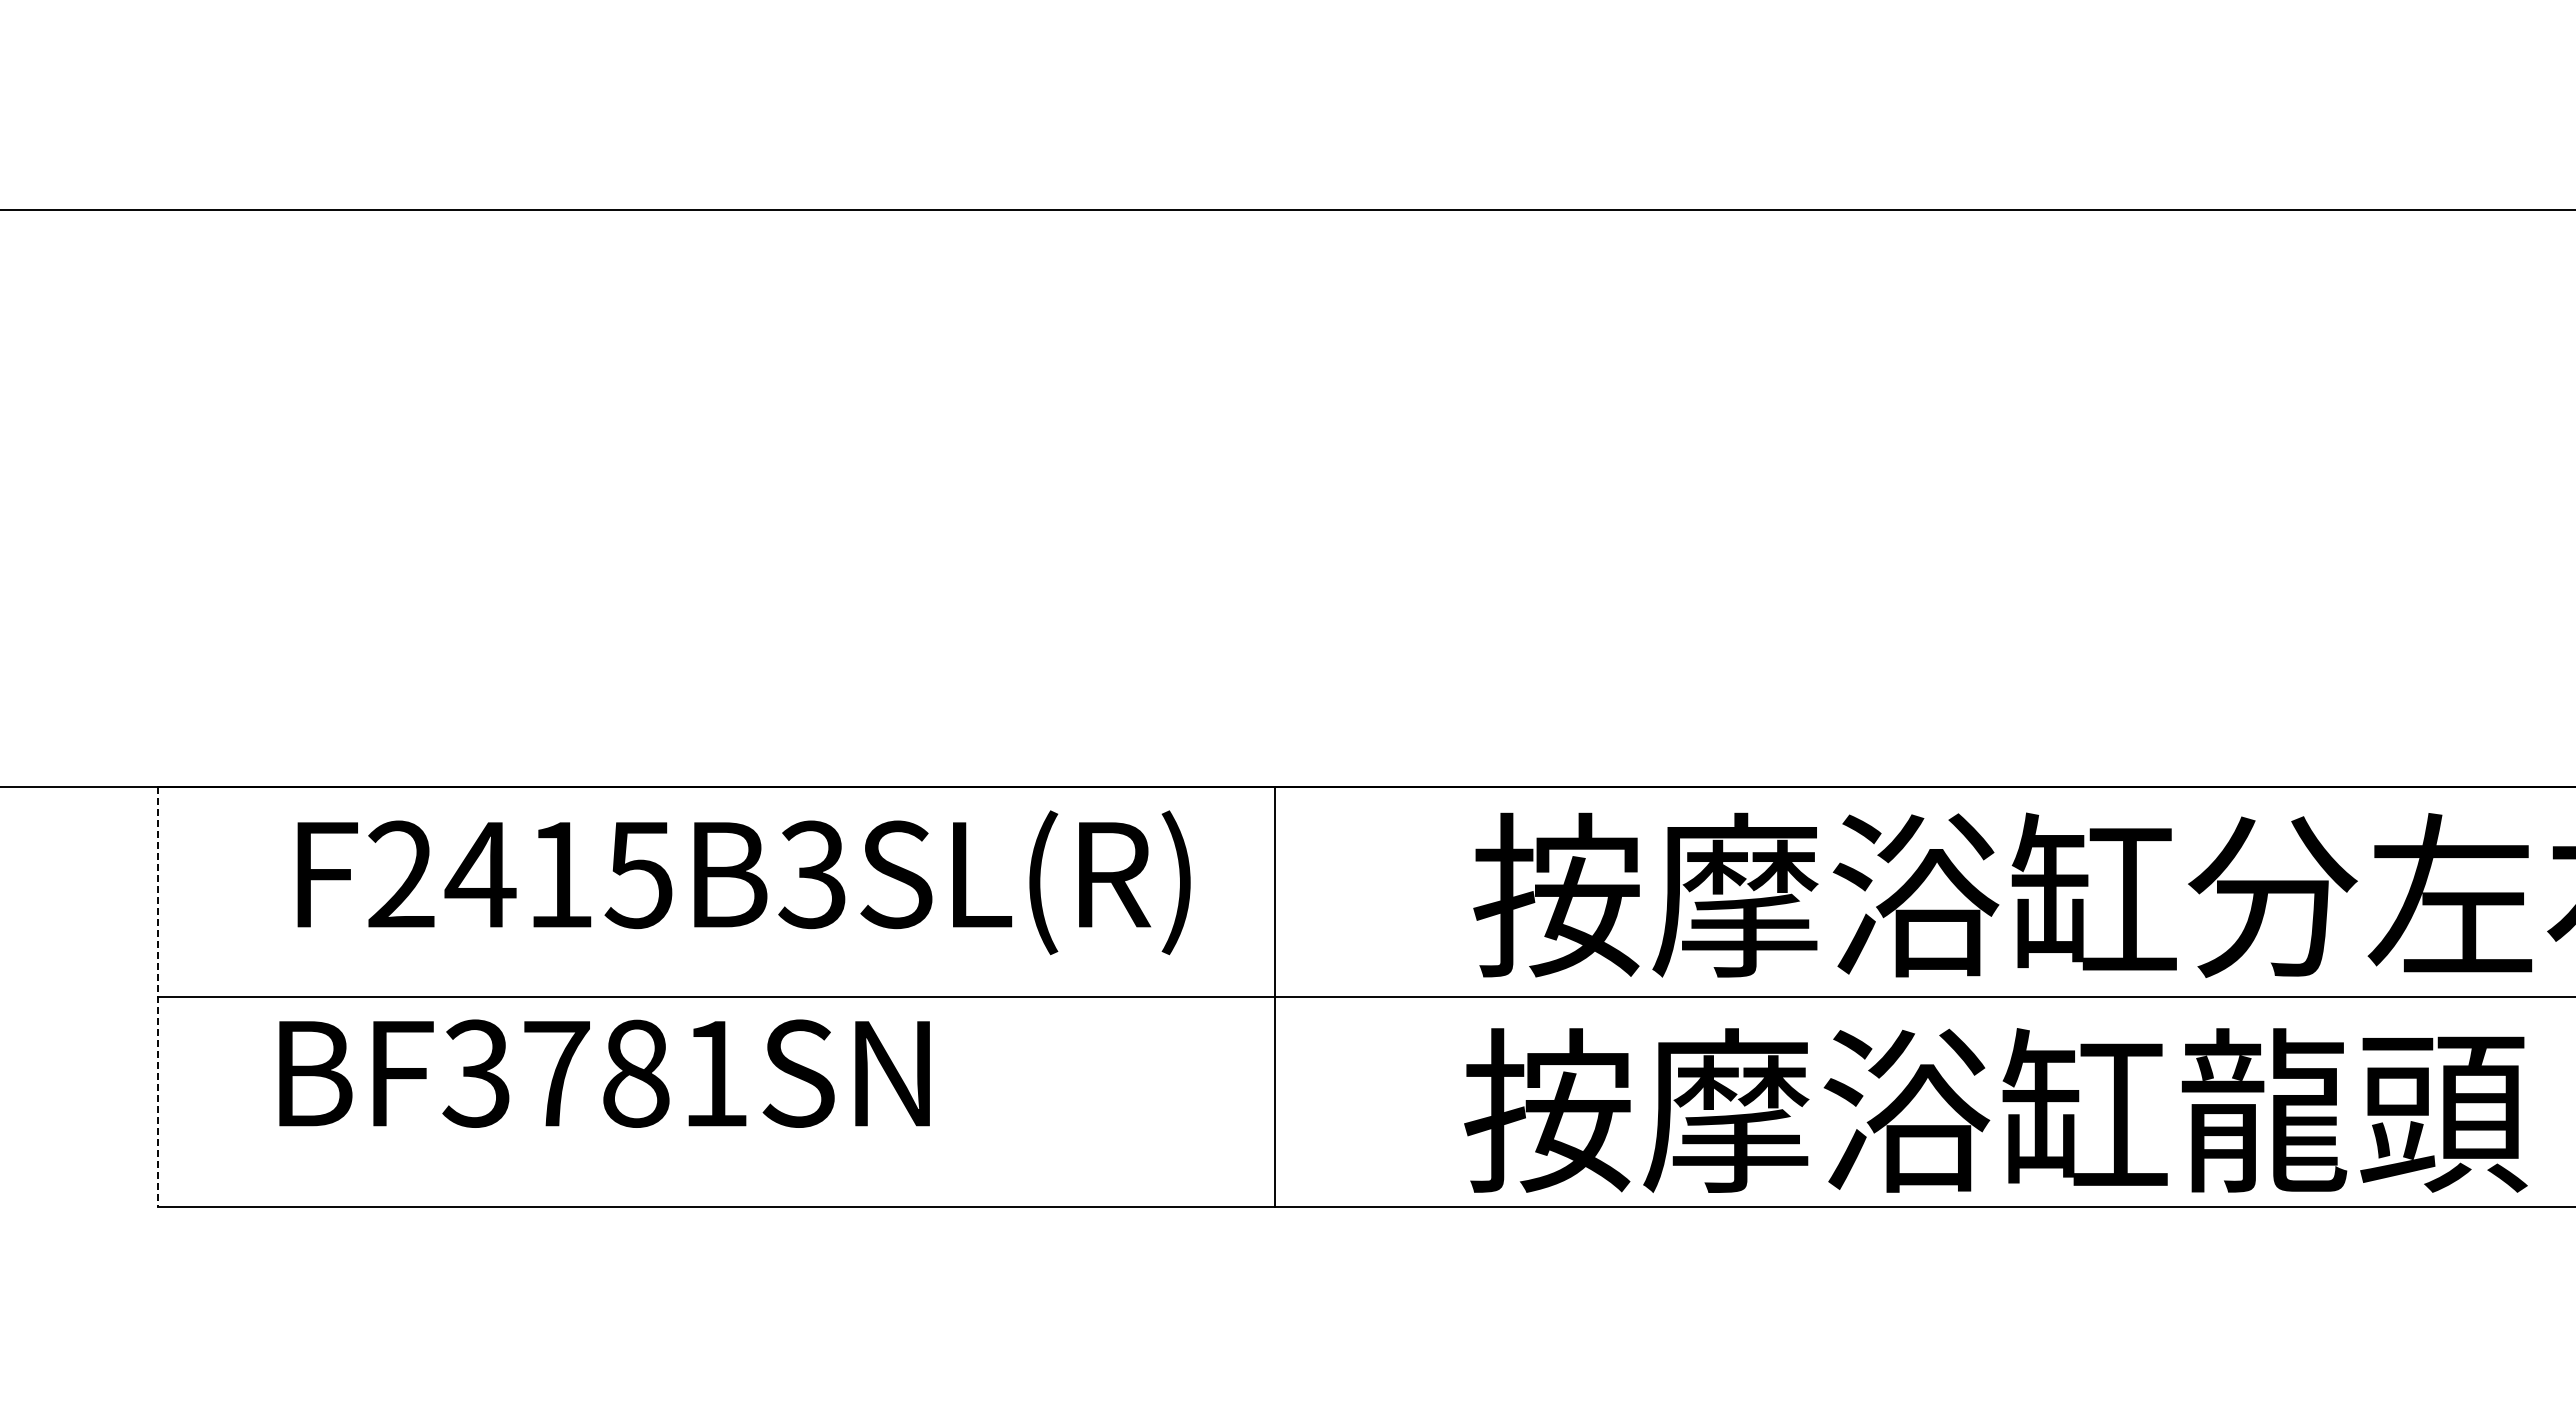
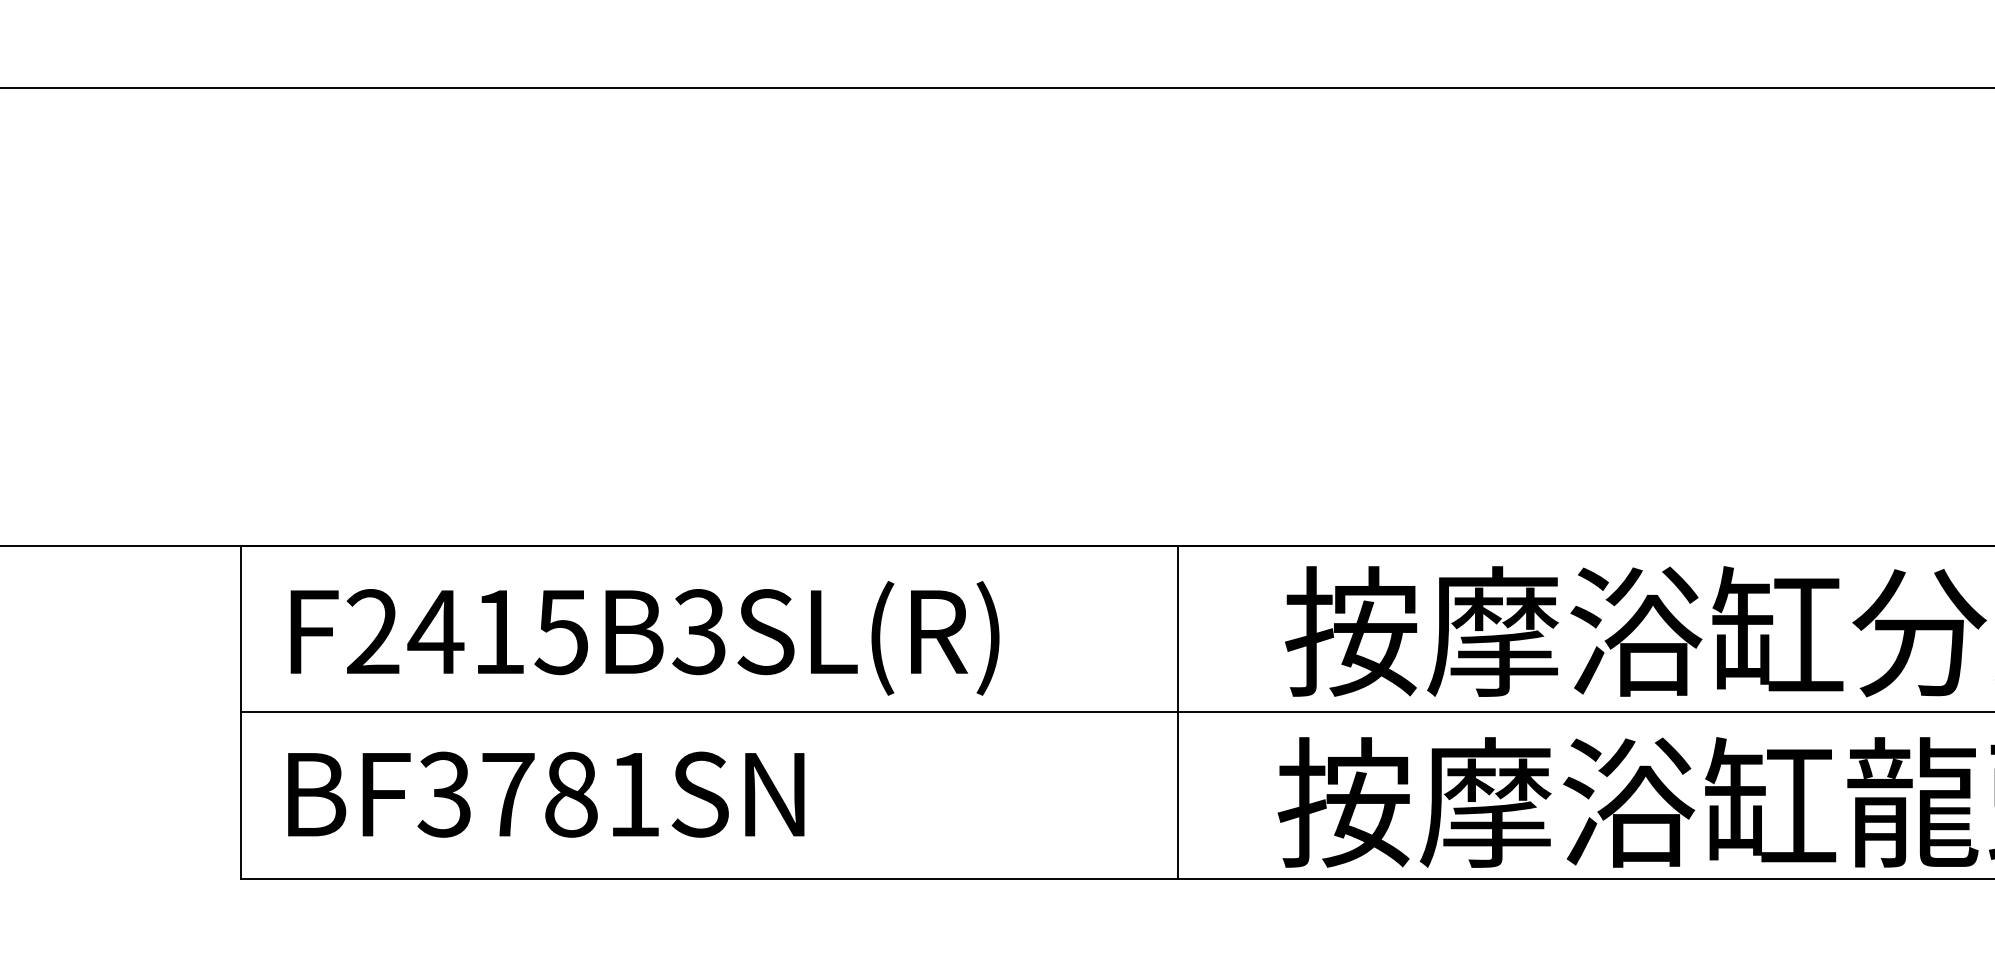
text: (743, 882) -> (644, 638), moved
line: (158, 996) -> (241, 711), dashed -> solid
line: (1275, 996) -> (1177, 711), moved
text: (604, 1073) -> (546, 794), moved

